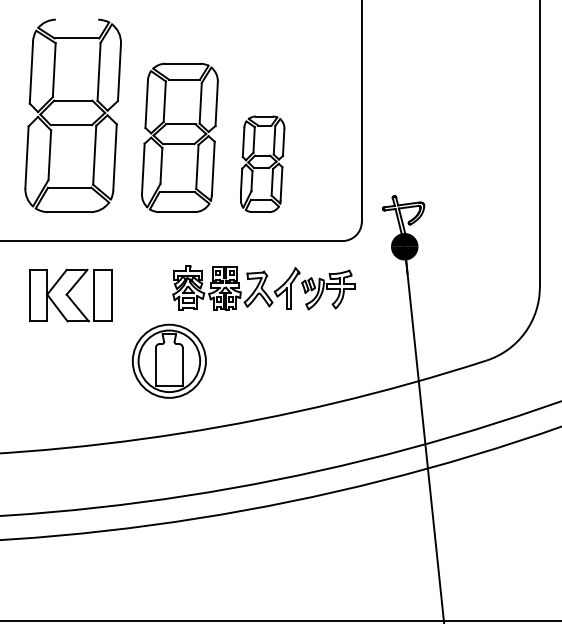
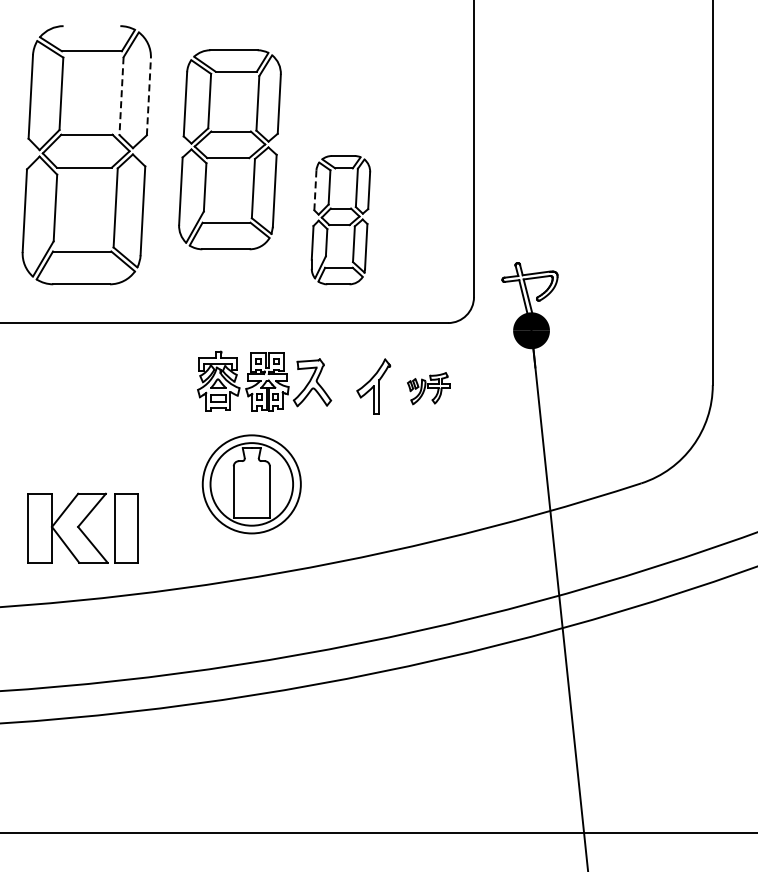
line: (99, 72) -> (121, 96), solid -> dashed
line: (119, 72) -> (148, 96), solid -> dashed
part: (179, 137) -> (229, 149), moved
line: (243, 142) -> (315, 190), solid -> dashed
part: (222, 287) -> (264, 380), moved
part: (327, 289) -> (428, 388), size x0.6
part: (69, 295) -> (82, 527), moved
part: (169, 361) -> (251, 484), moved

